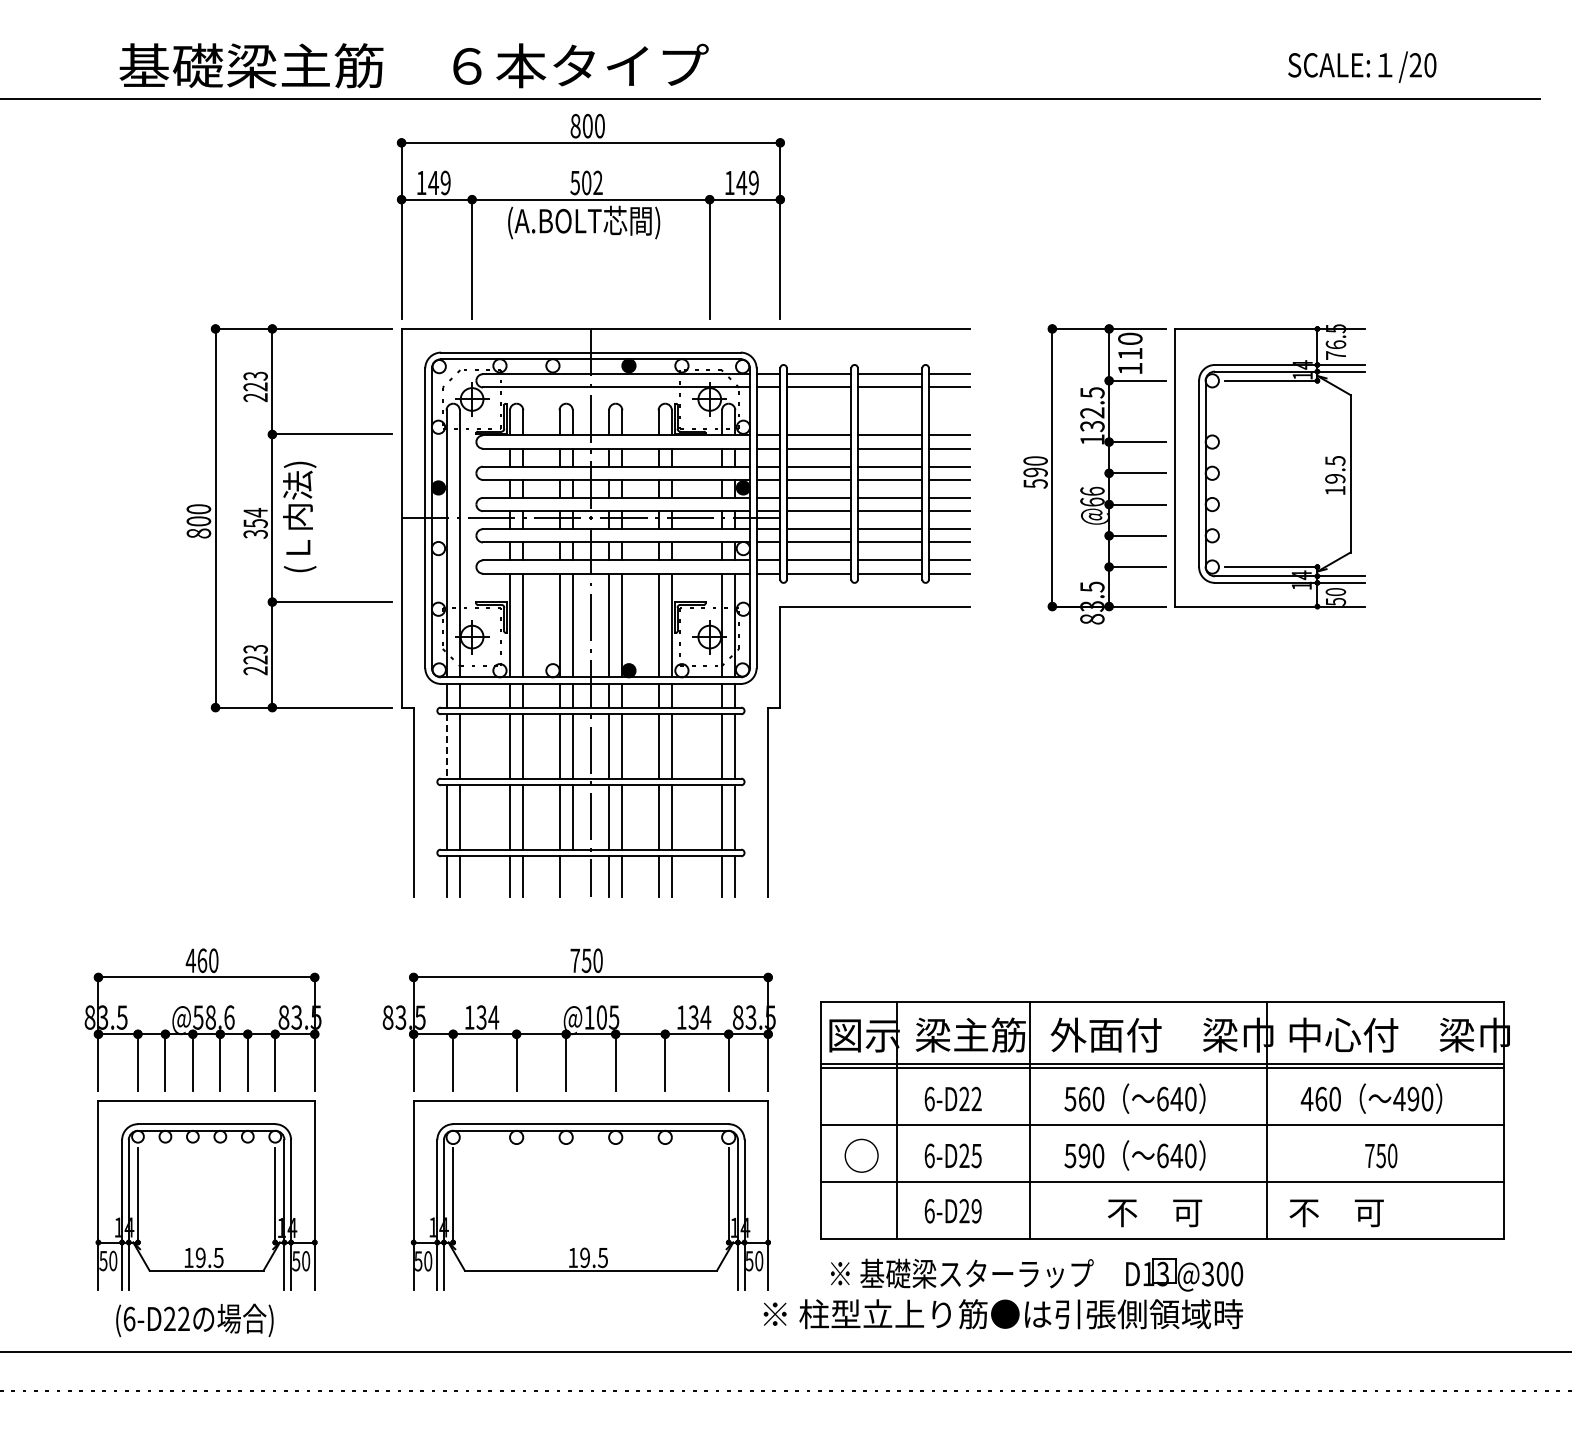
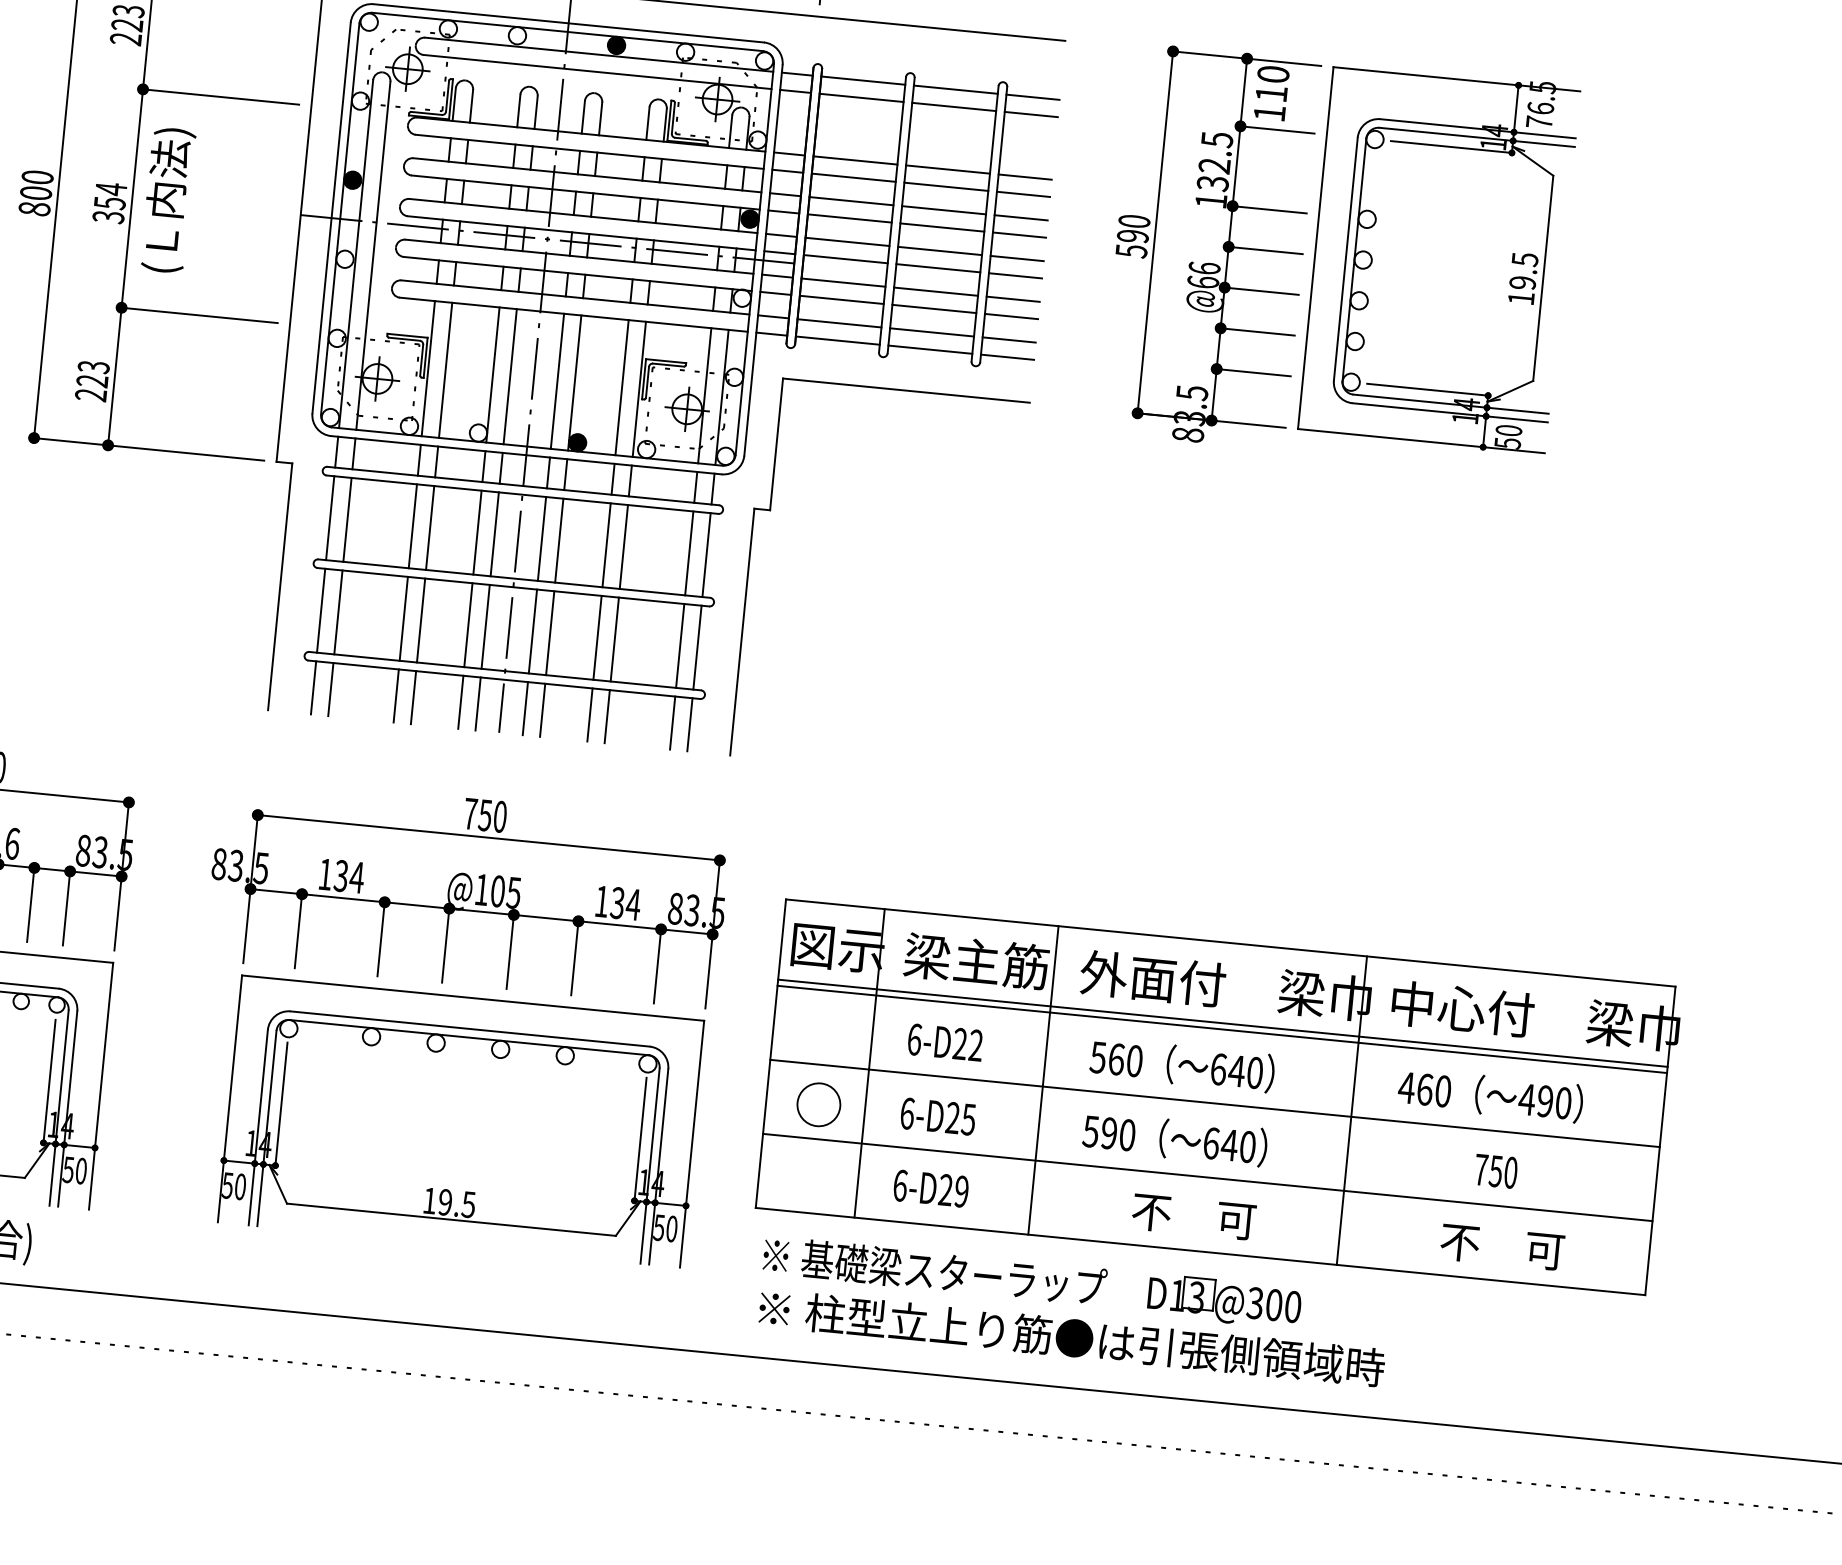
line: (446, 746) -> (330, 518), dashed -> solid
line: (572, 876) -> (477, 703), added
text: (1336, 1213) -> (1502, 1247), moved
text: (1003, 1314) -> (1072, 1338), moved

